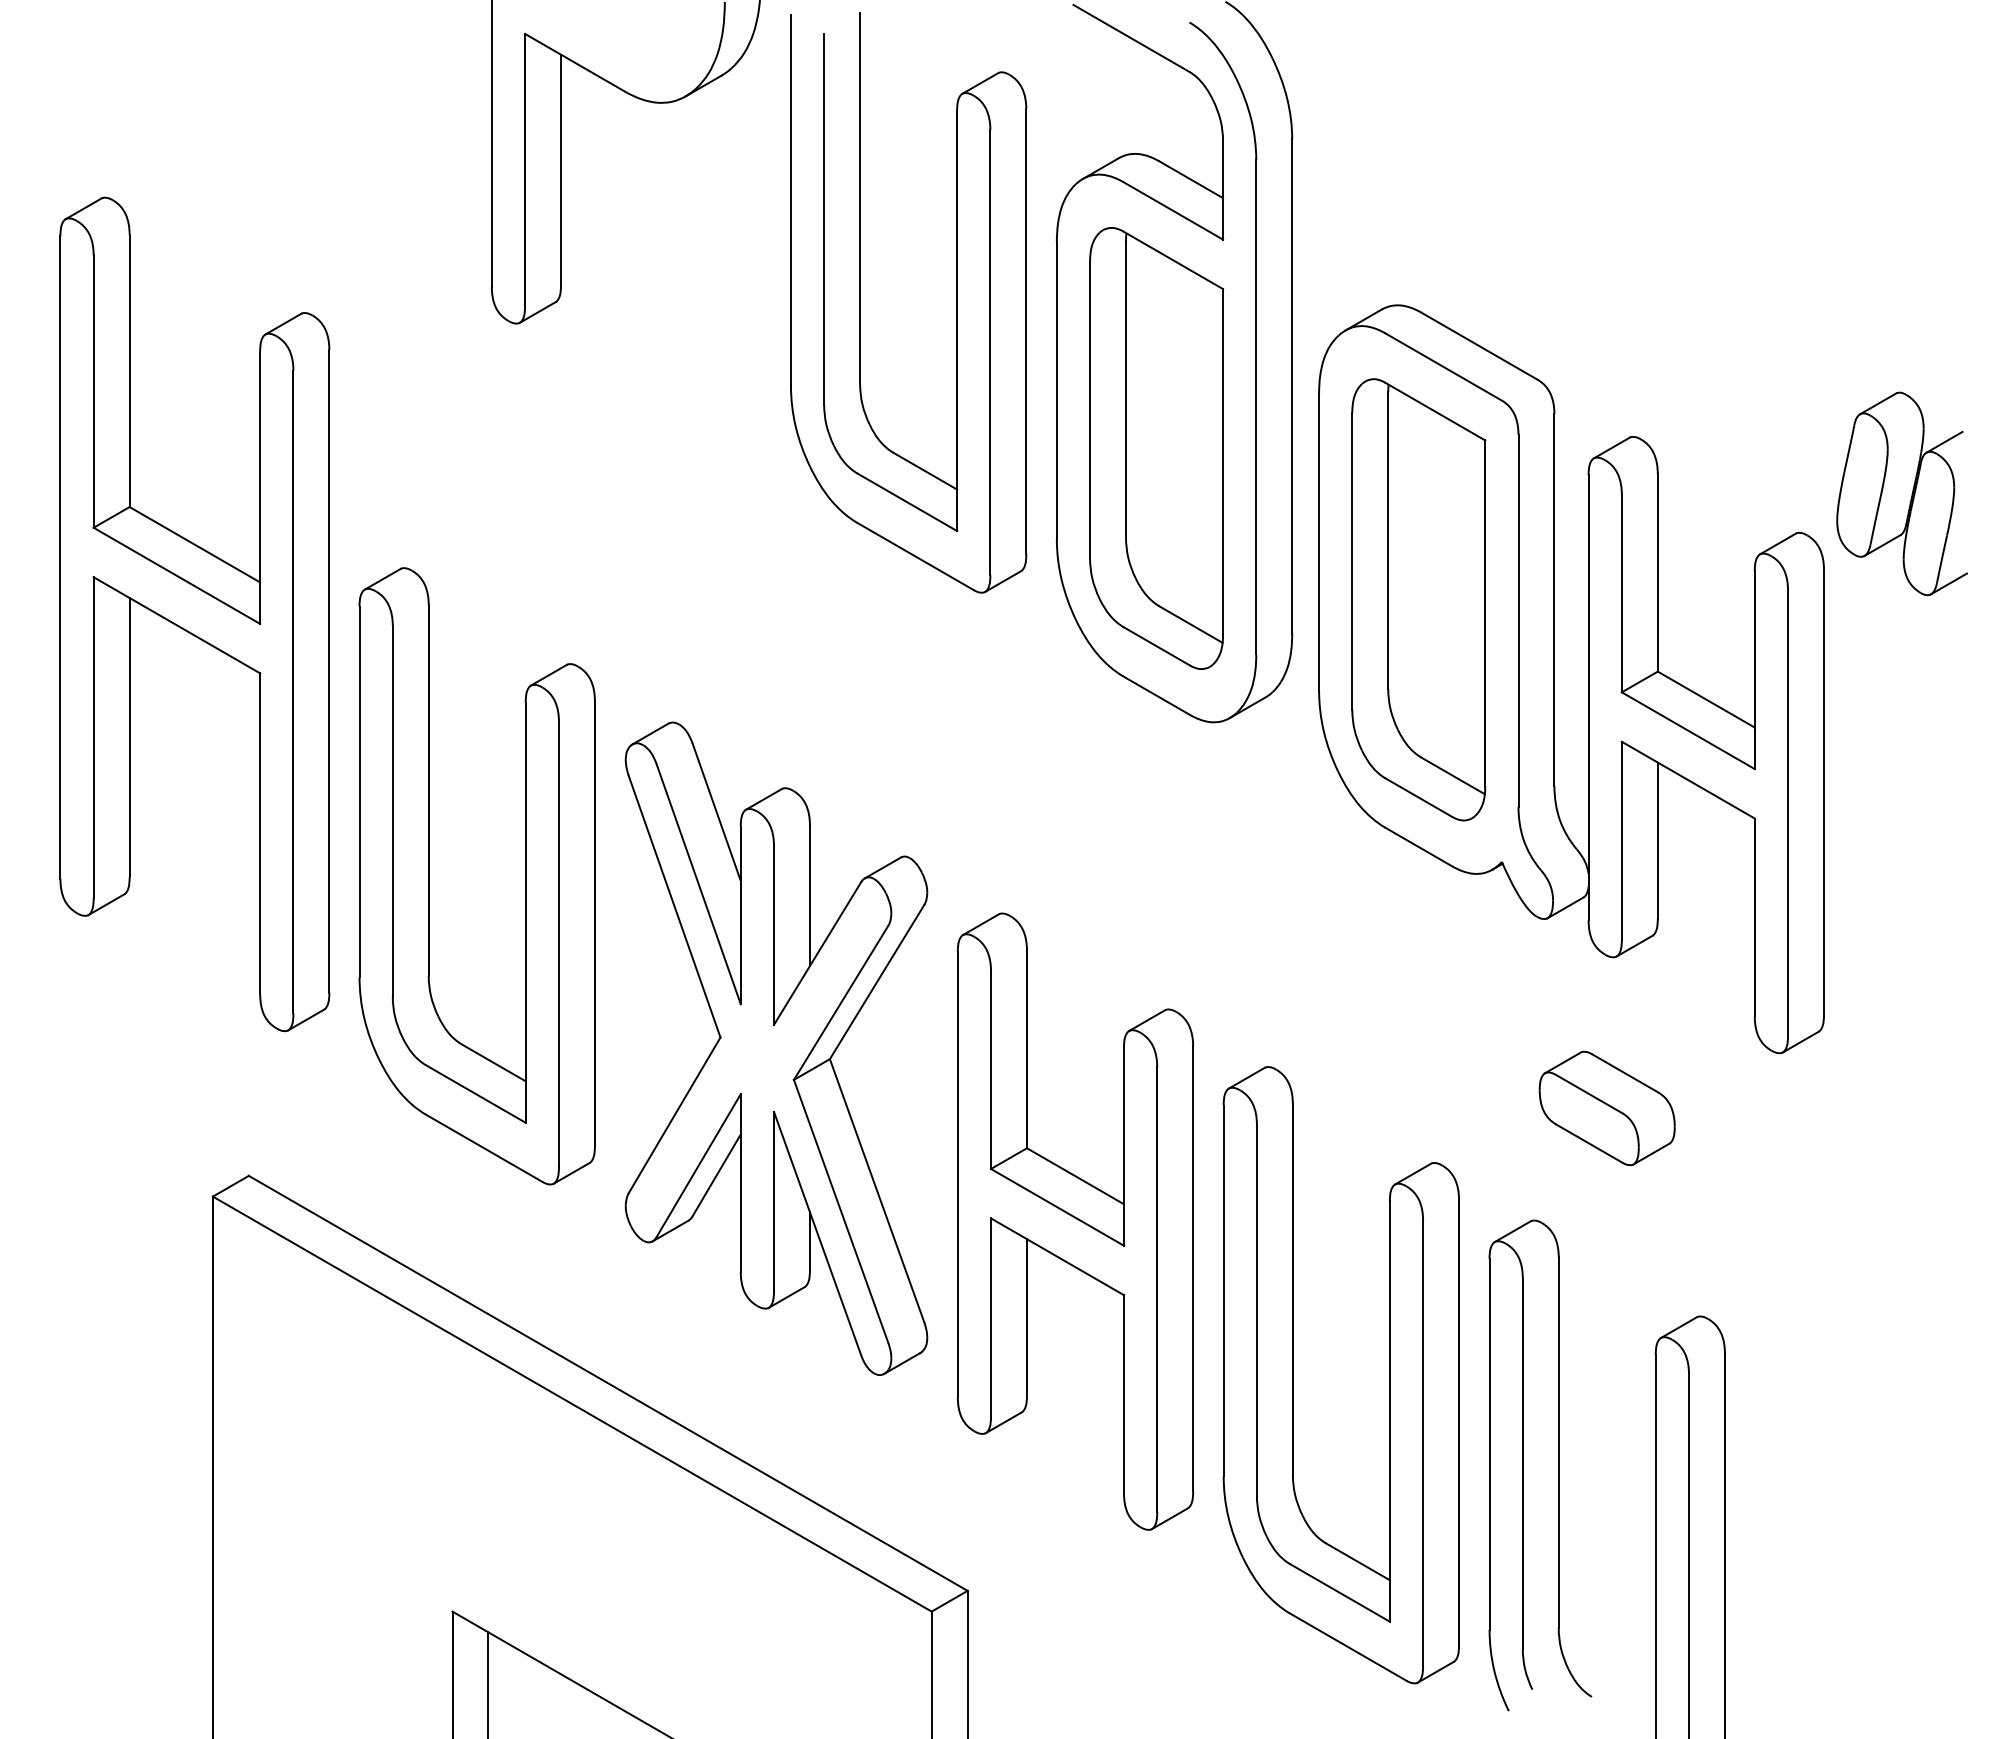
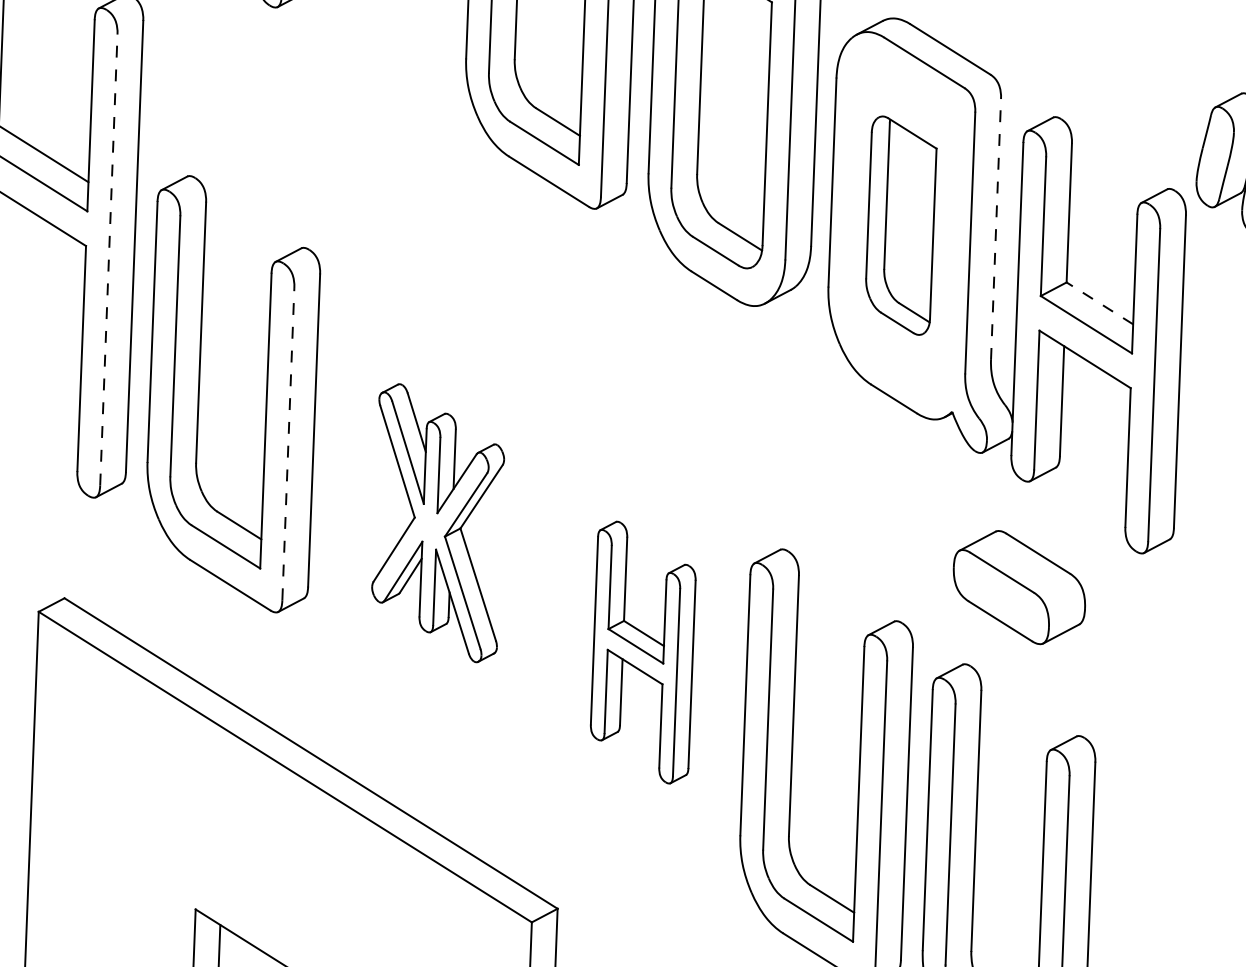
part: (1418, 599) -> (900, 225), size x0.7
line: (1554, 600) -> (996, 229), solid -> dashed
line: (293, 691) -> (108, 259), solid -> dashed
line: (1705, 699) -> (1099, 303), solid -> dashed
line: (558, 943) -> (288, 443), solid -> dashed
part: (776, 1048) -> (438, 523), size x0.6
part: (1606, 1108) -> (1018, 587), size x1.4
part: (1075, 1221) -> (643, 652), size x0.6

